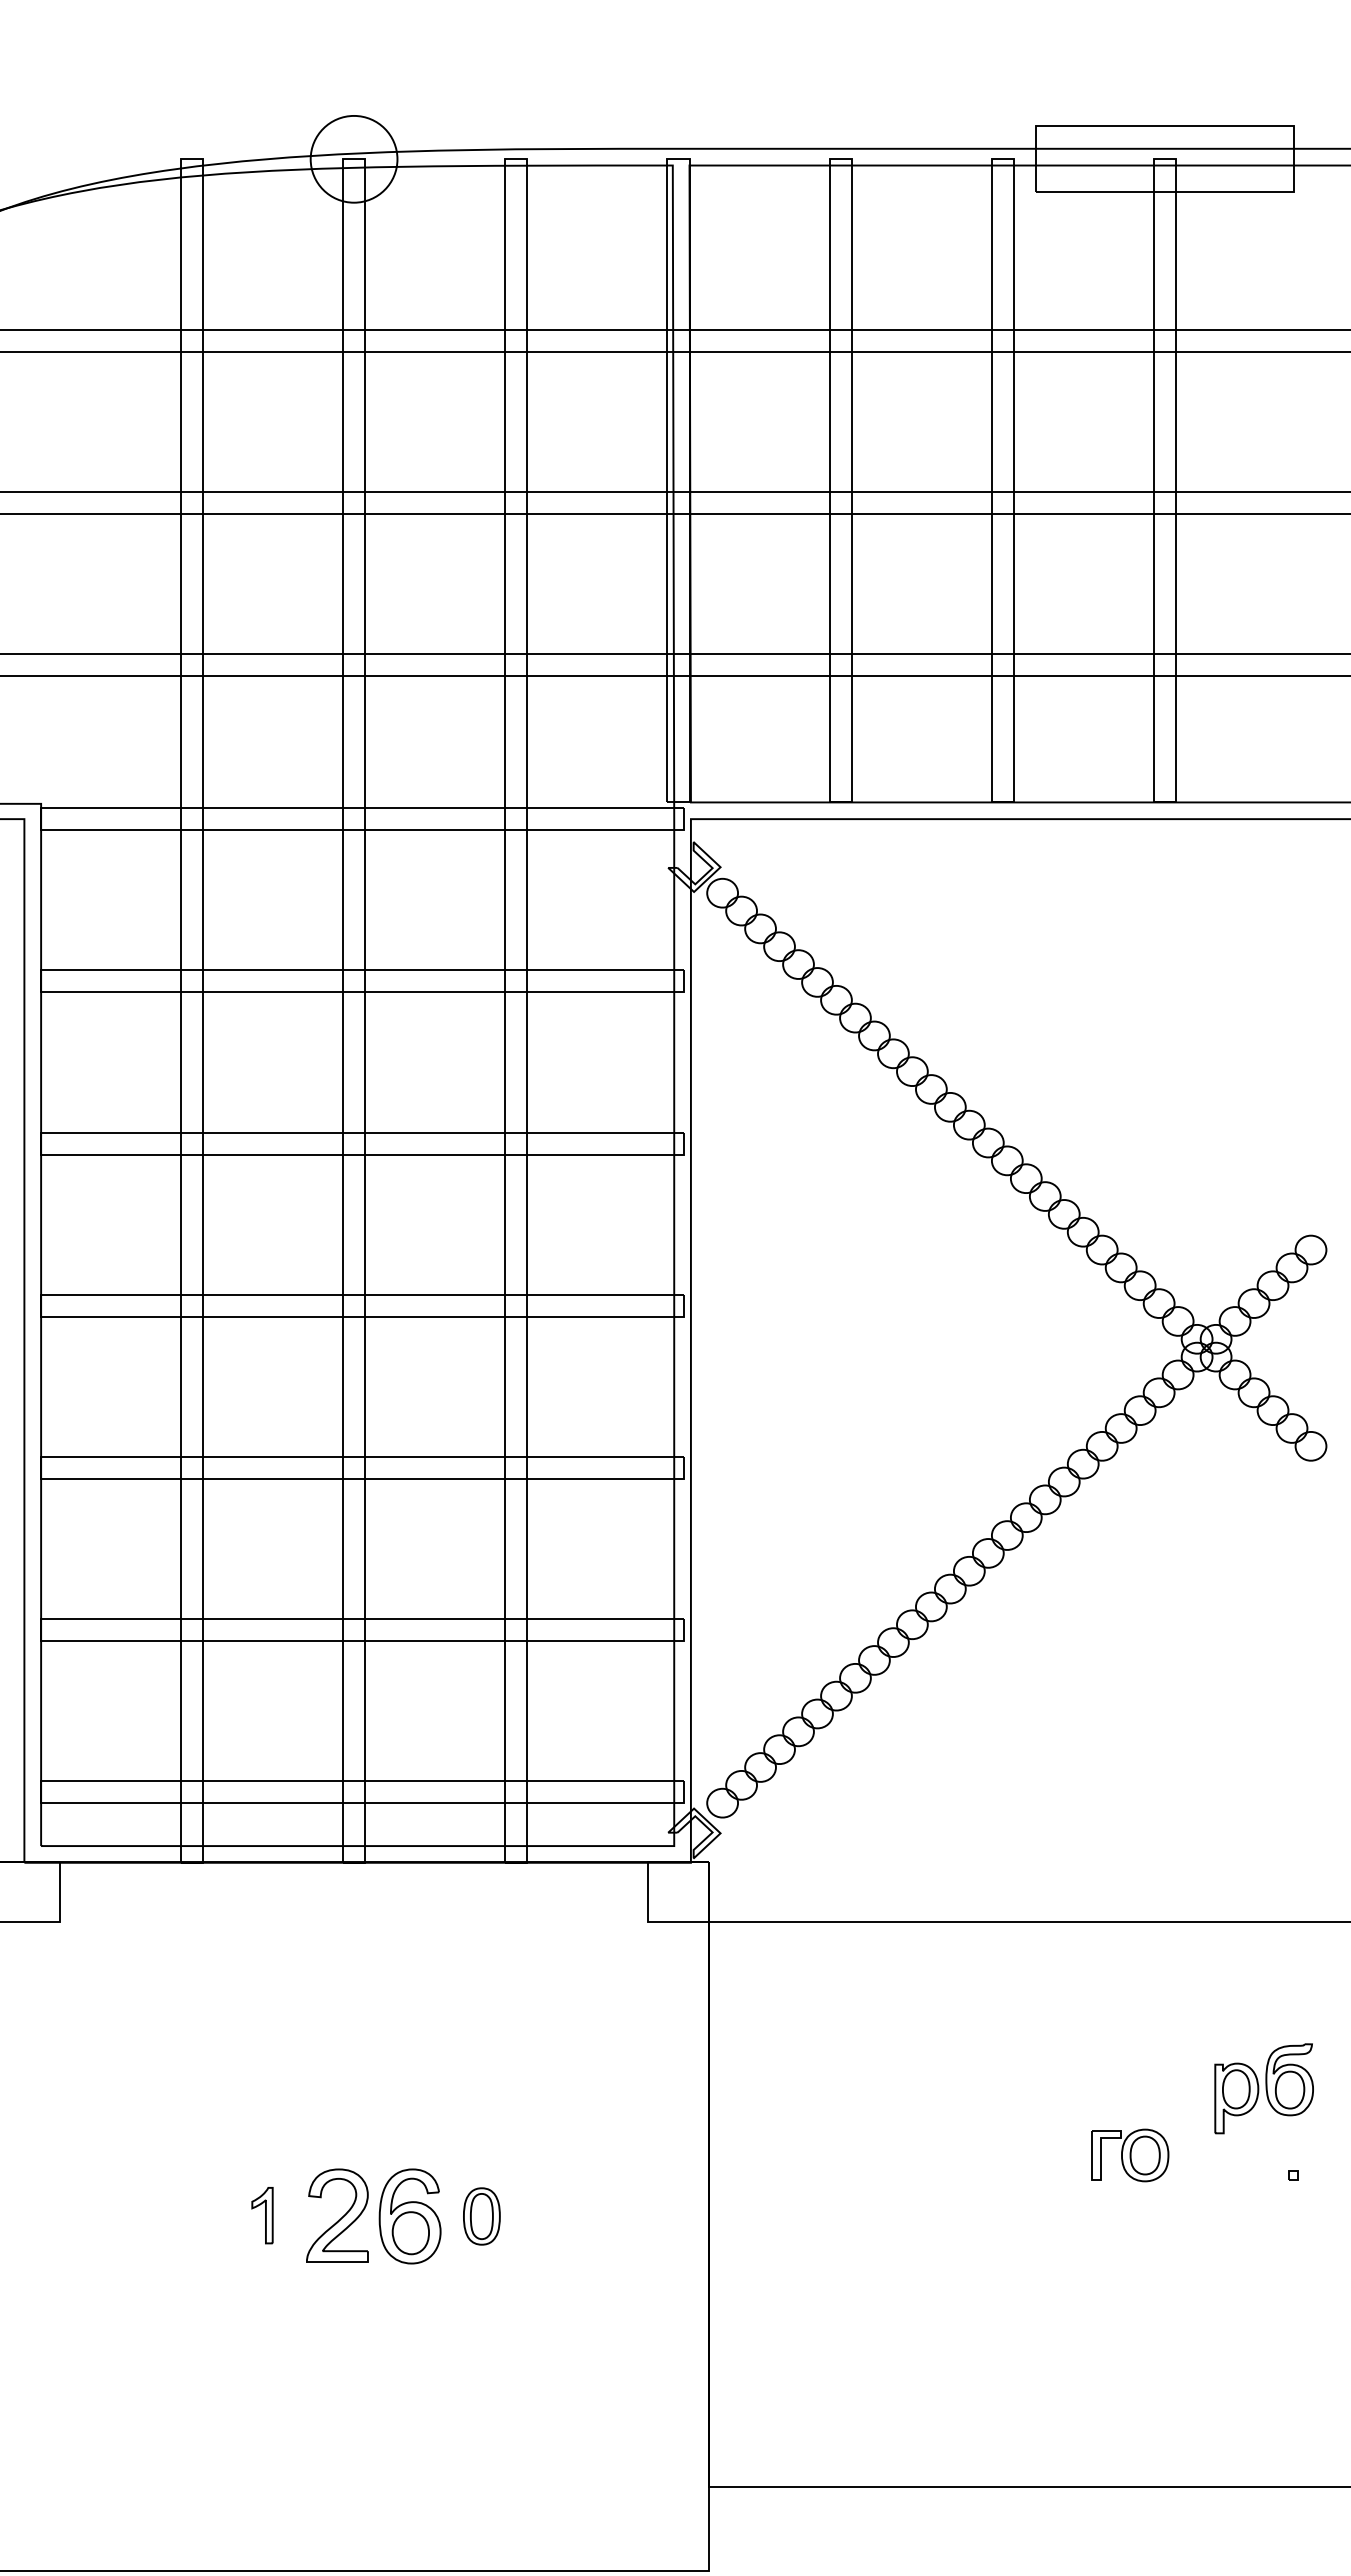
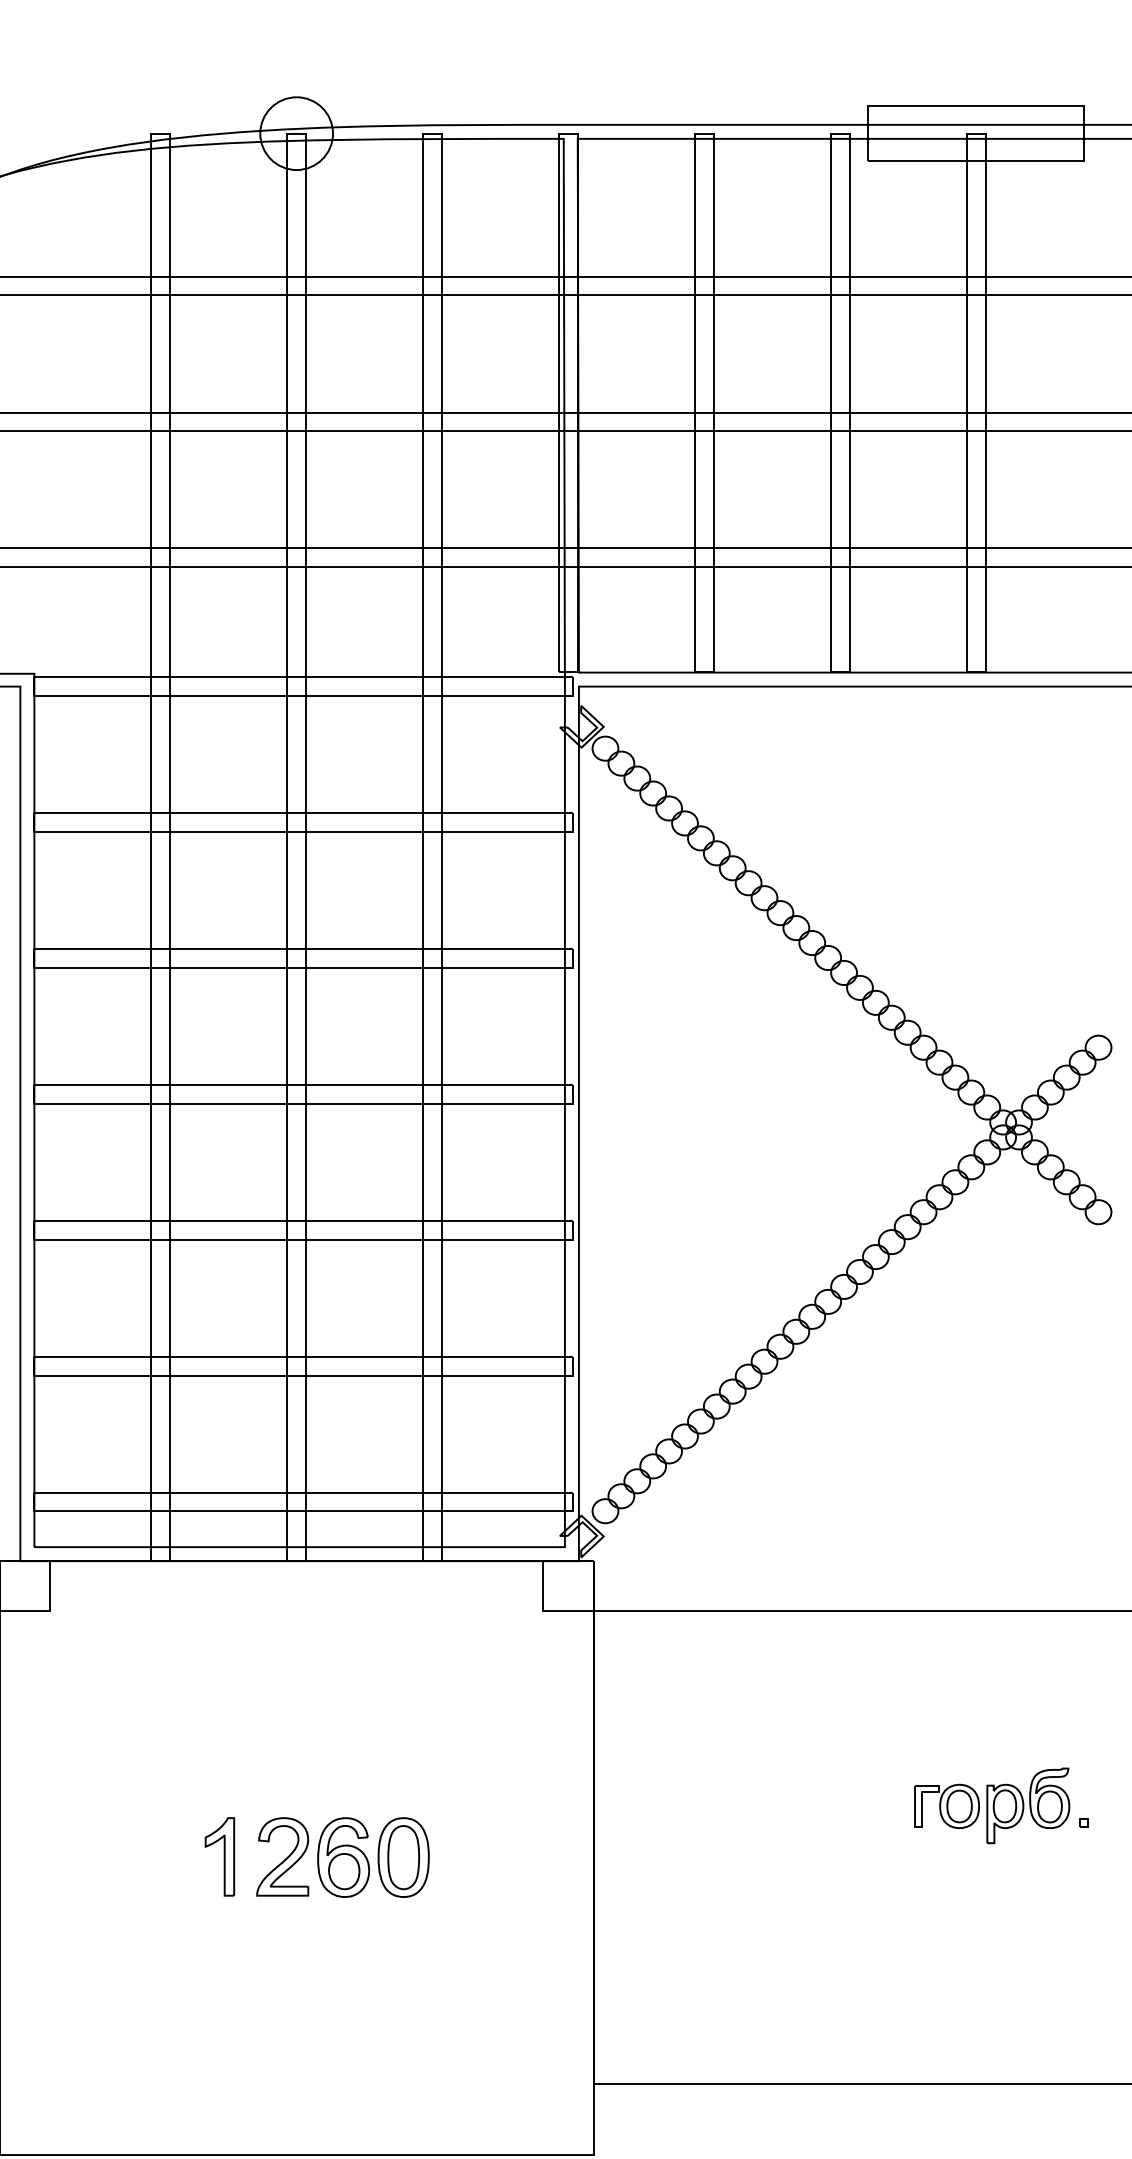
part: (1263, 2088) -> (1027, 1805), moved
part: (262, 2215) -> (219, 1856), size x1.67
part: (481, 2216) -> (403, 1857), size x1.67

